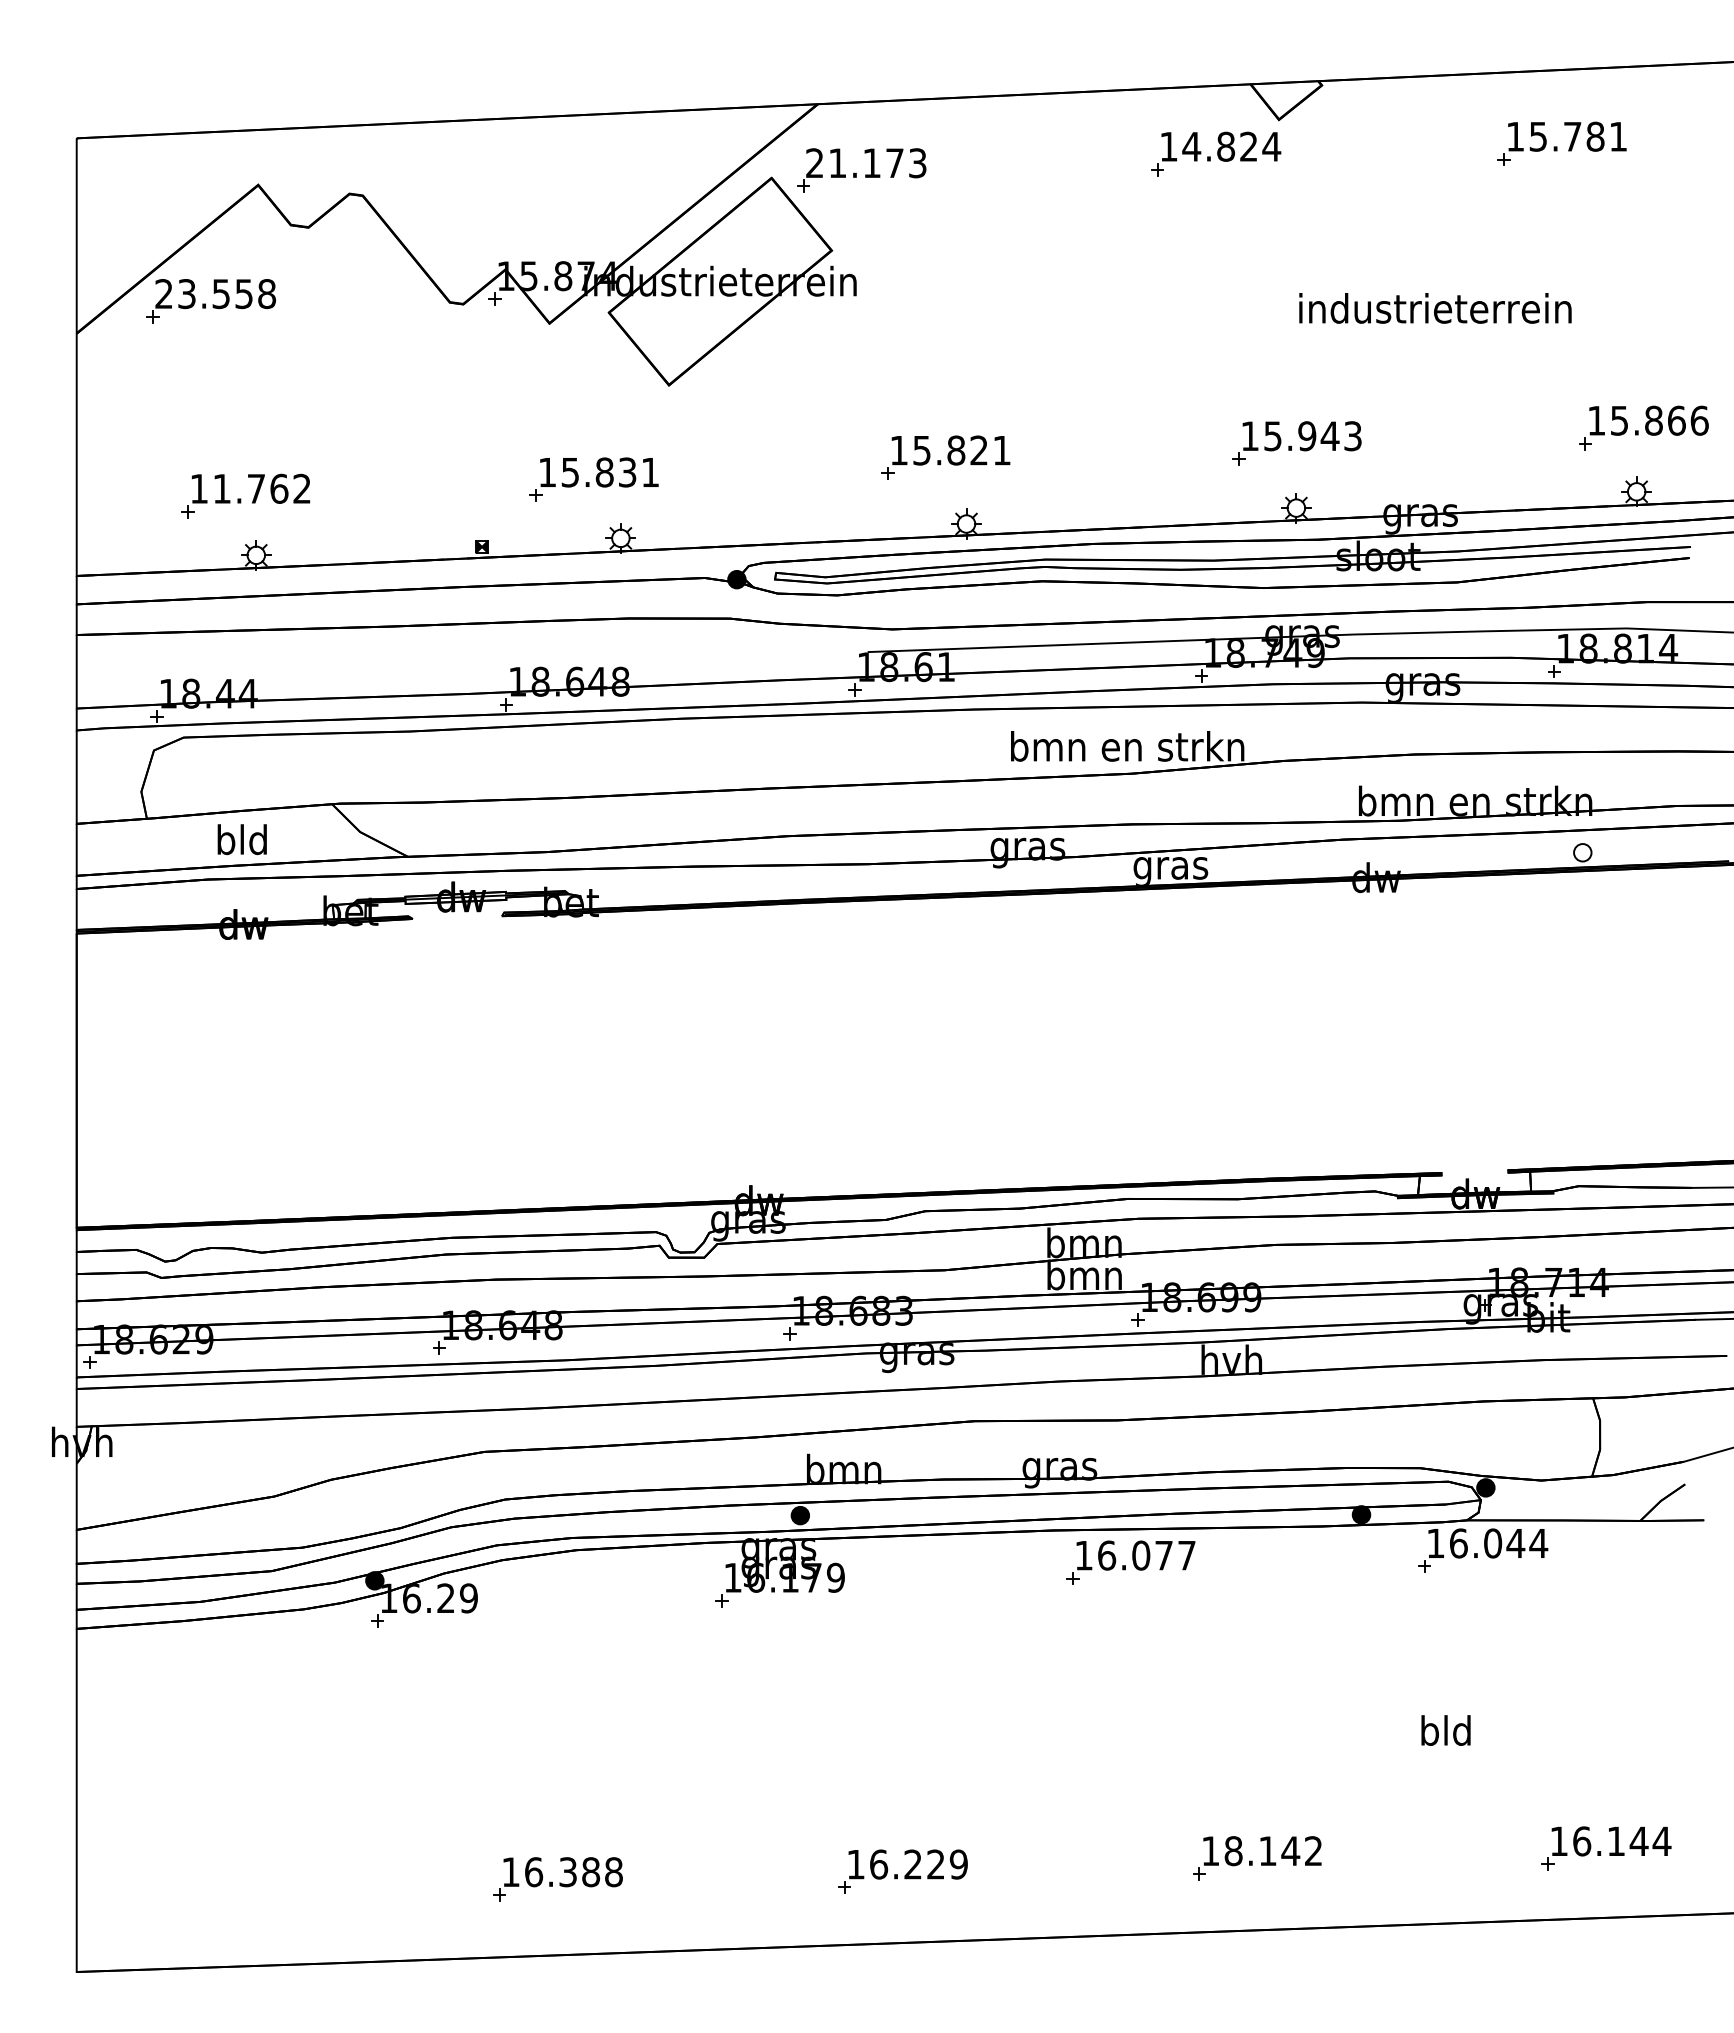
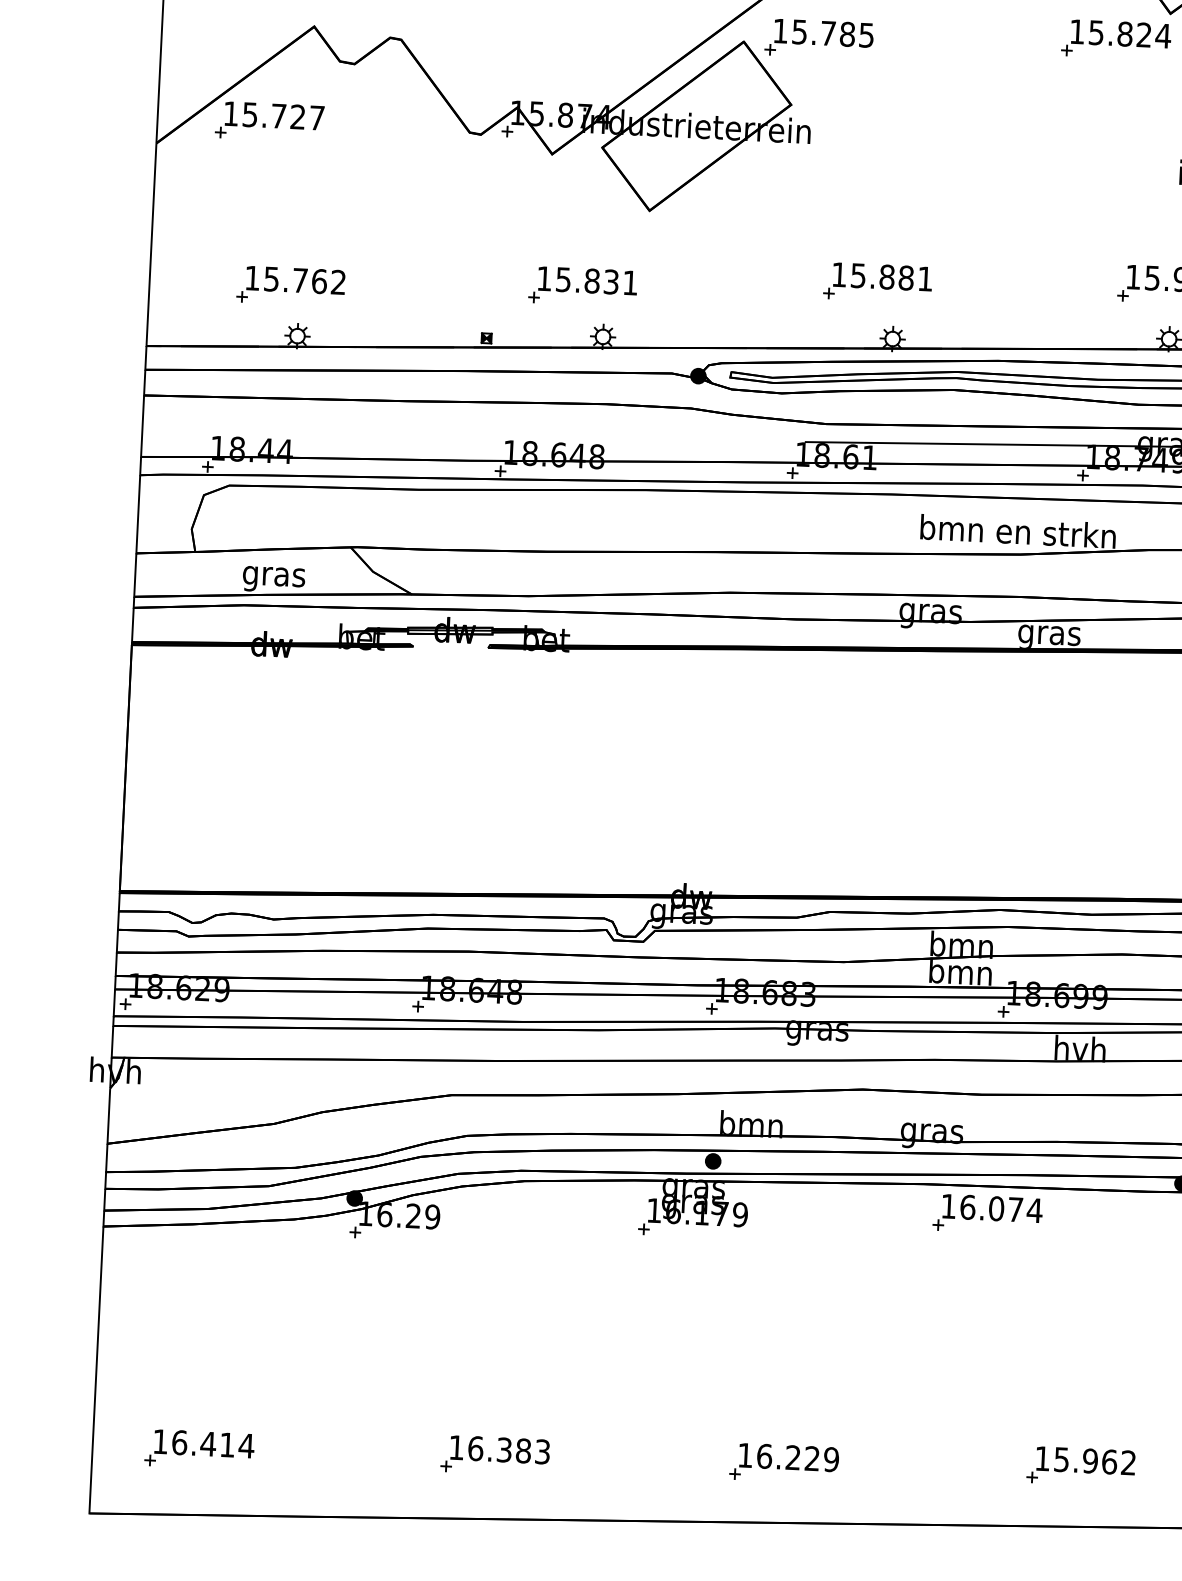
text: (1191, 146) -> (1096, 32), 14.824 -> 15.824
text: (866, 163) -> (823, 33), 21.173 -> 15.785
text: (215, 294) -> (274, 116), 23.558 -> 15.727
text: (979, 450) -> (906, 278), 15.821 -> 15.881
text: (221, 488) -> (271, 278), 11.762 -> 15.762
text: (242, 843) -> (274, 576), bld -> gras
text: (1186, 1555) -> (1034, 1210), 16.077 -> 16.074
text: (1262, 1851) -> (1085, 1461), 18.142 -> 15.962
text: (613, 1872) -> (542, 1452), 16.388 -> 16.383
part: (204, 1889) -> (199, 1449), added

